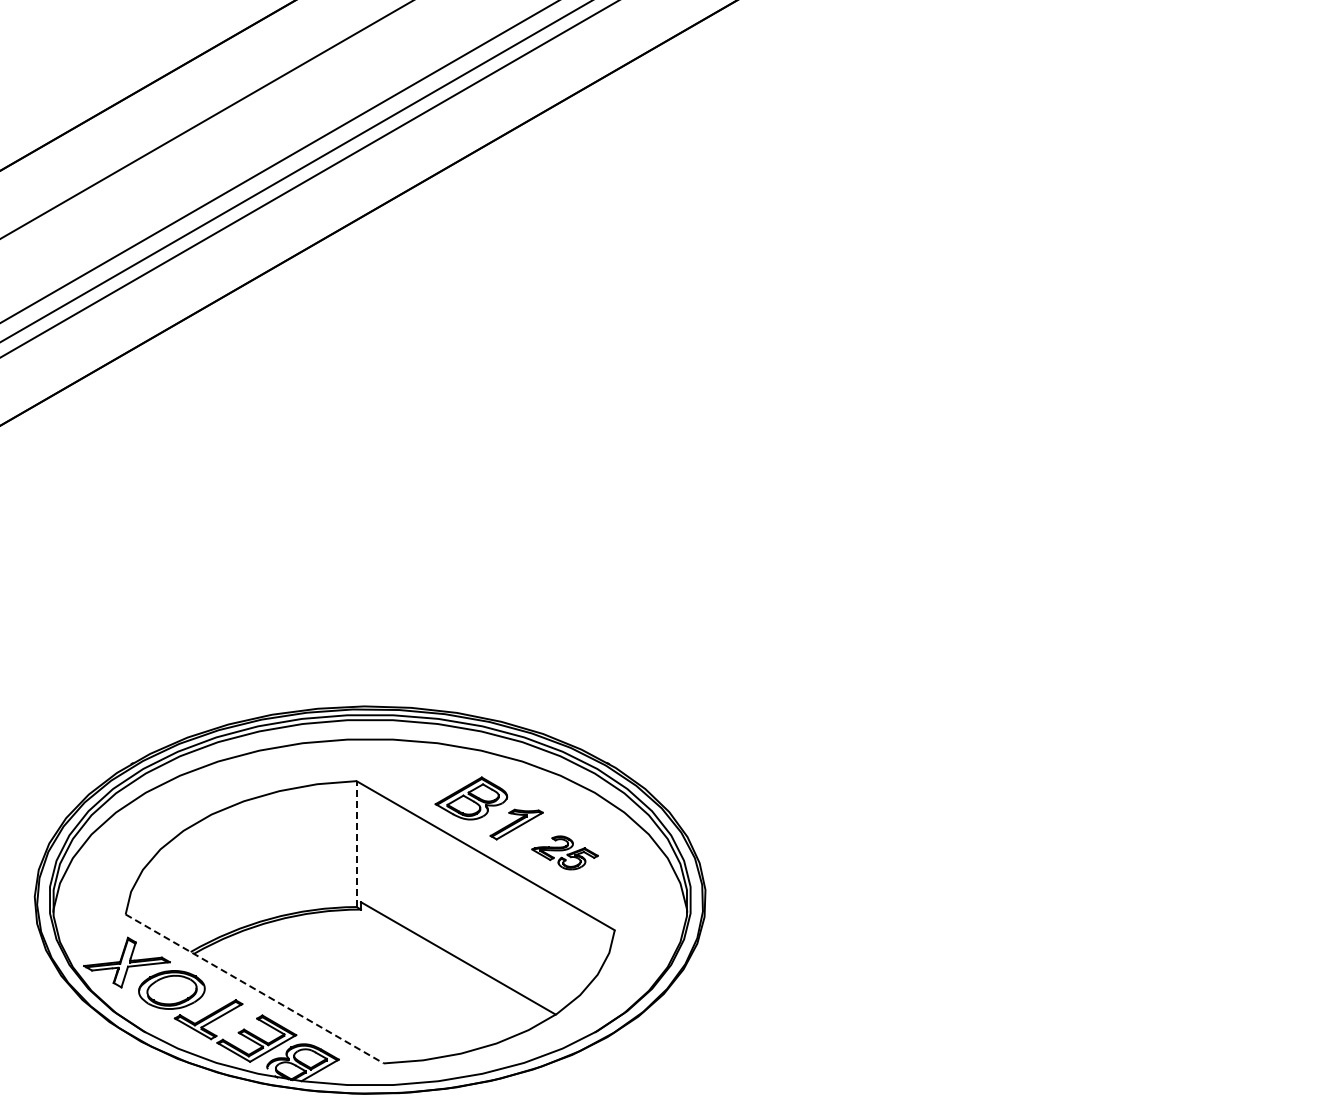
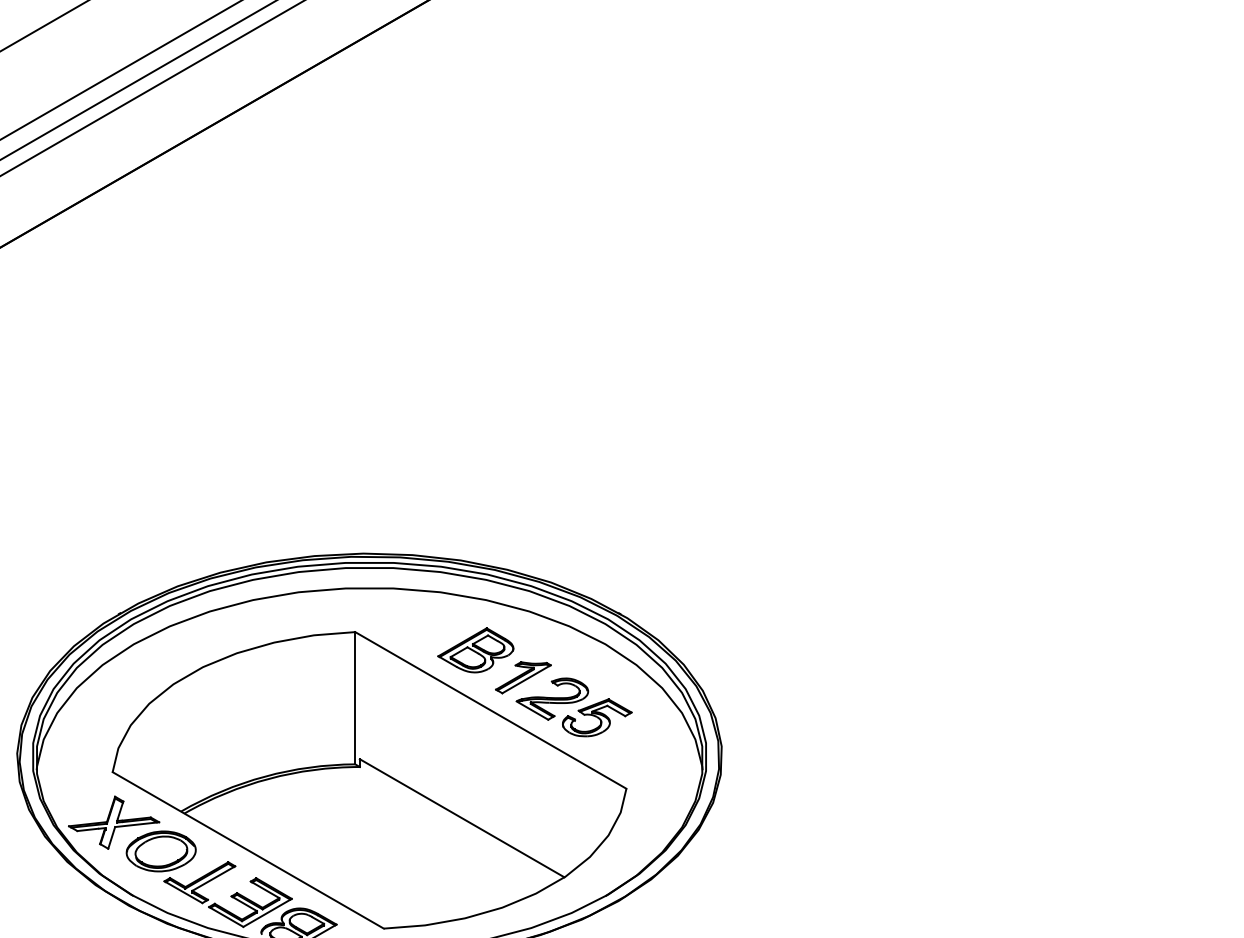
line: (356, 844) -> (355, 698), dashed -> solid
part: (564, 852) -> (573, 707), size x1.67
line: (255, 989) -> (249, 850), dashed -> solid

